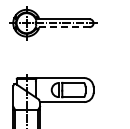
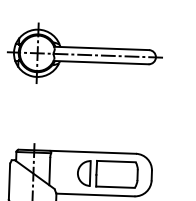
line: (62, 27) -> (100, 63), dashed -> solid

